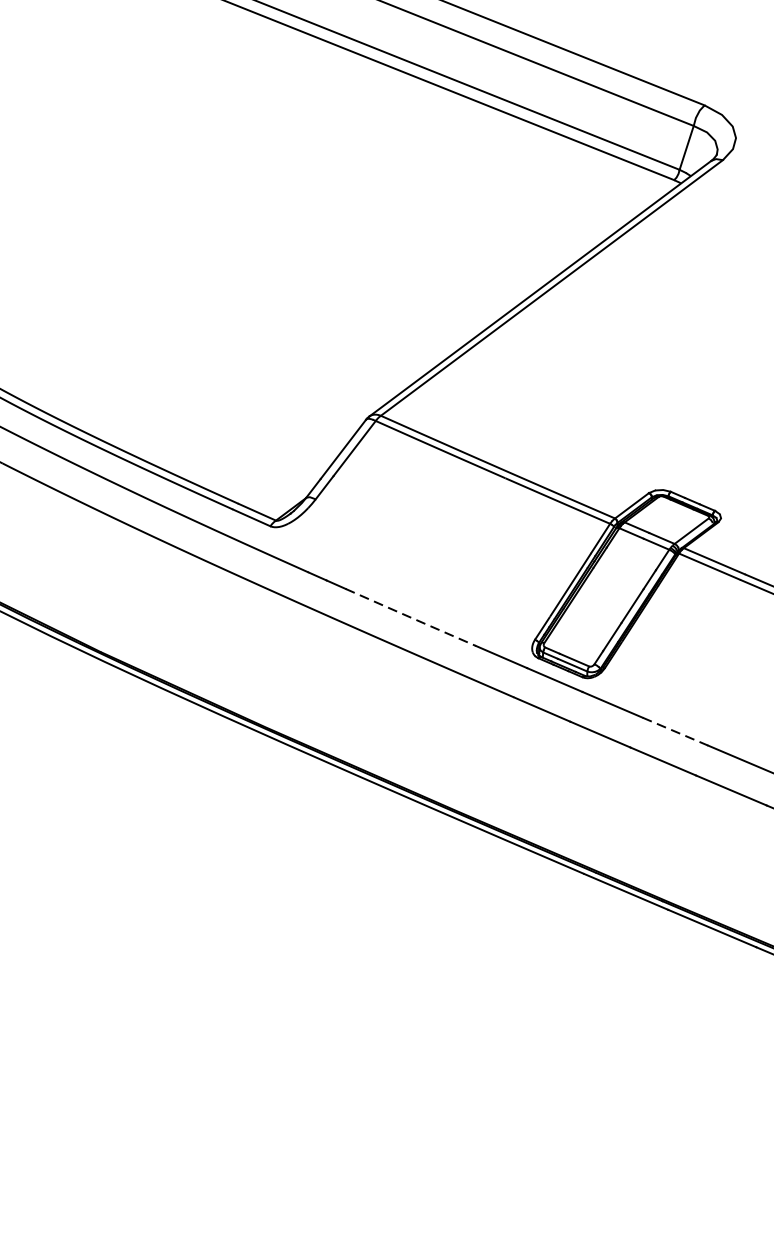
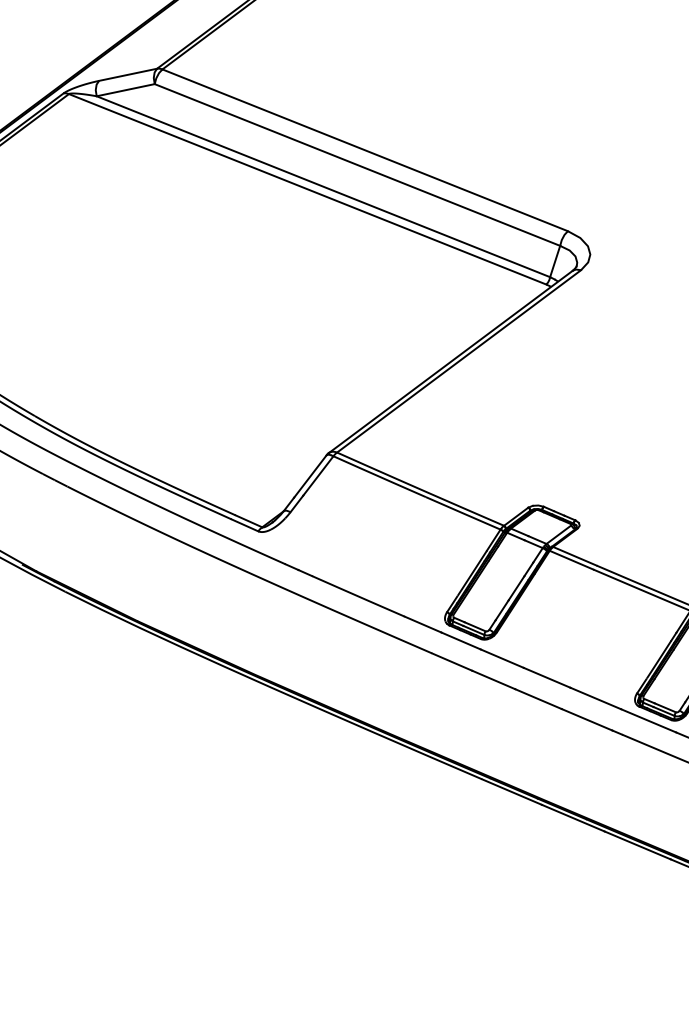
line: (410, 617) -> (358, 596), dashed -> solid
line: (675, 732) -> (547, 678), dashed -> solid

